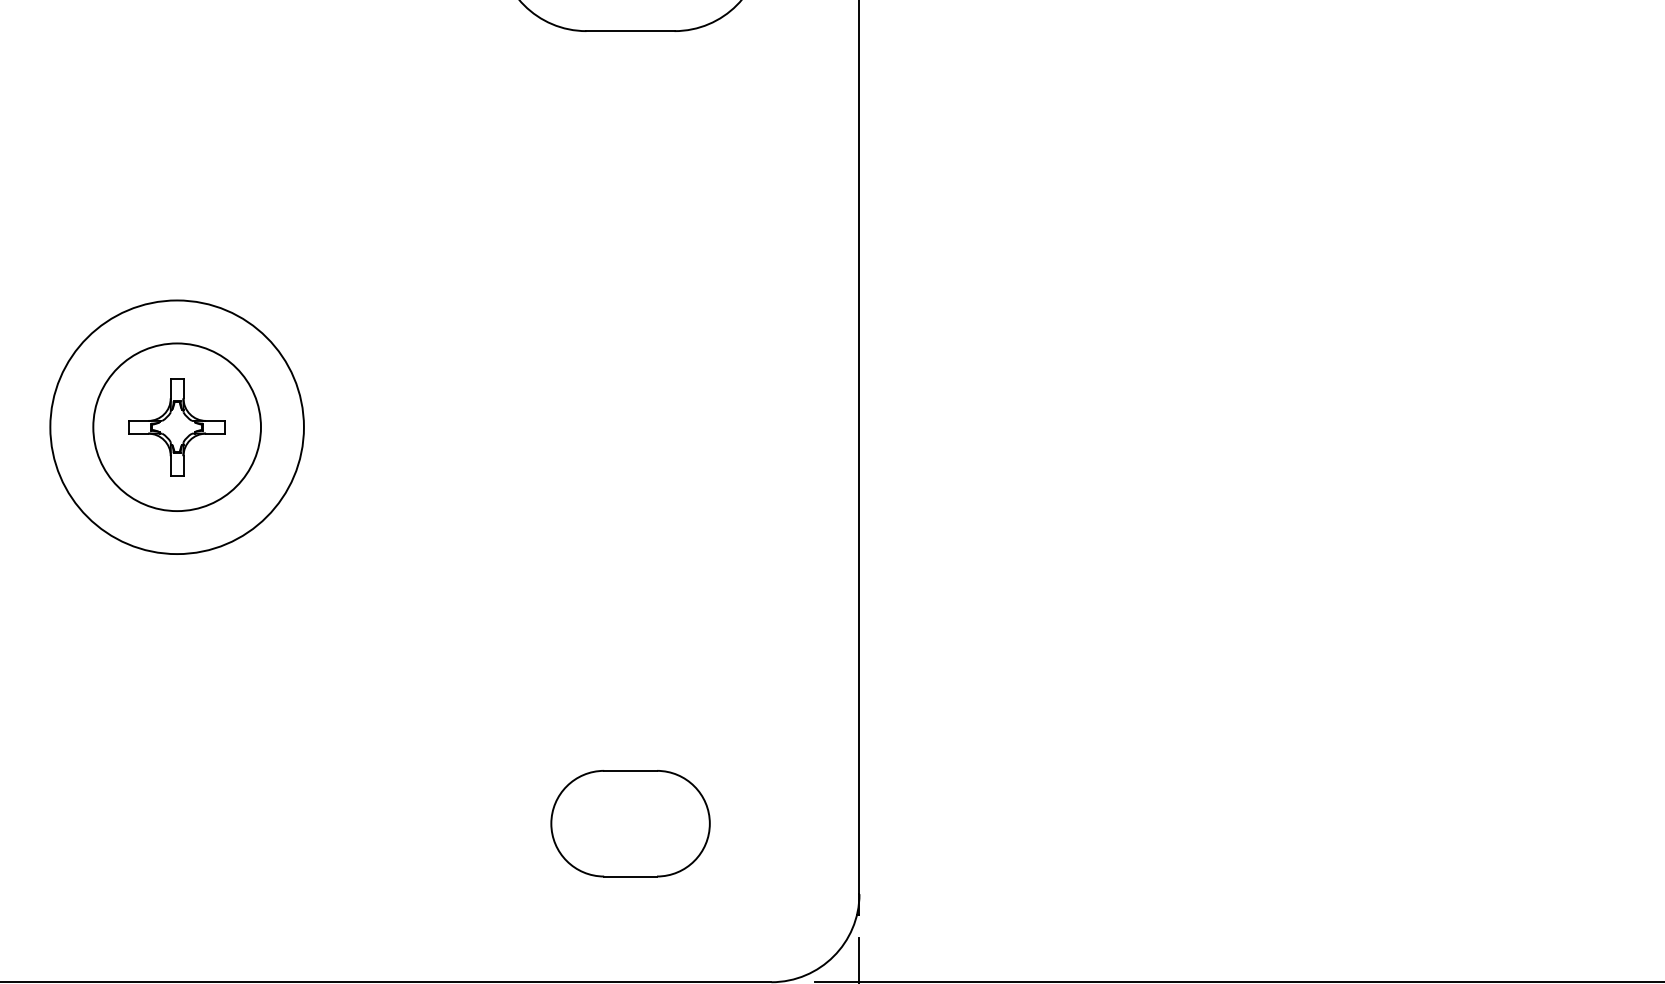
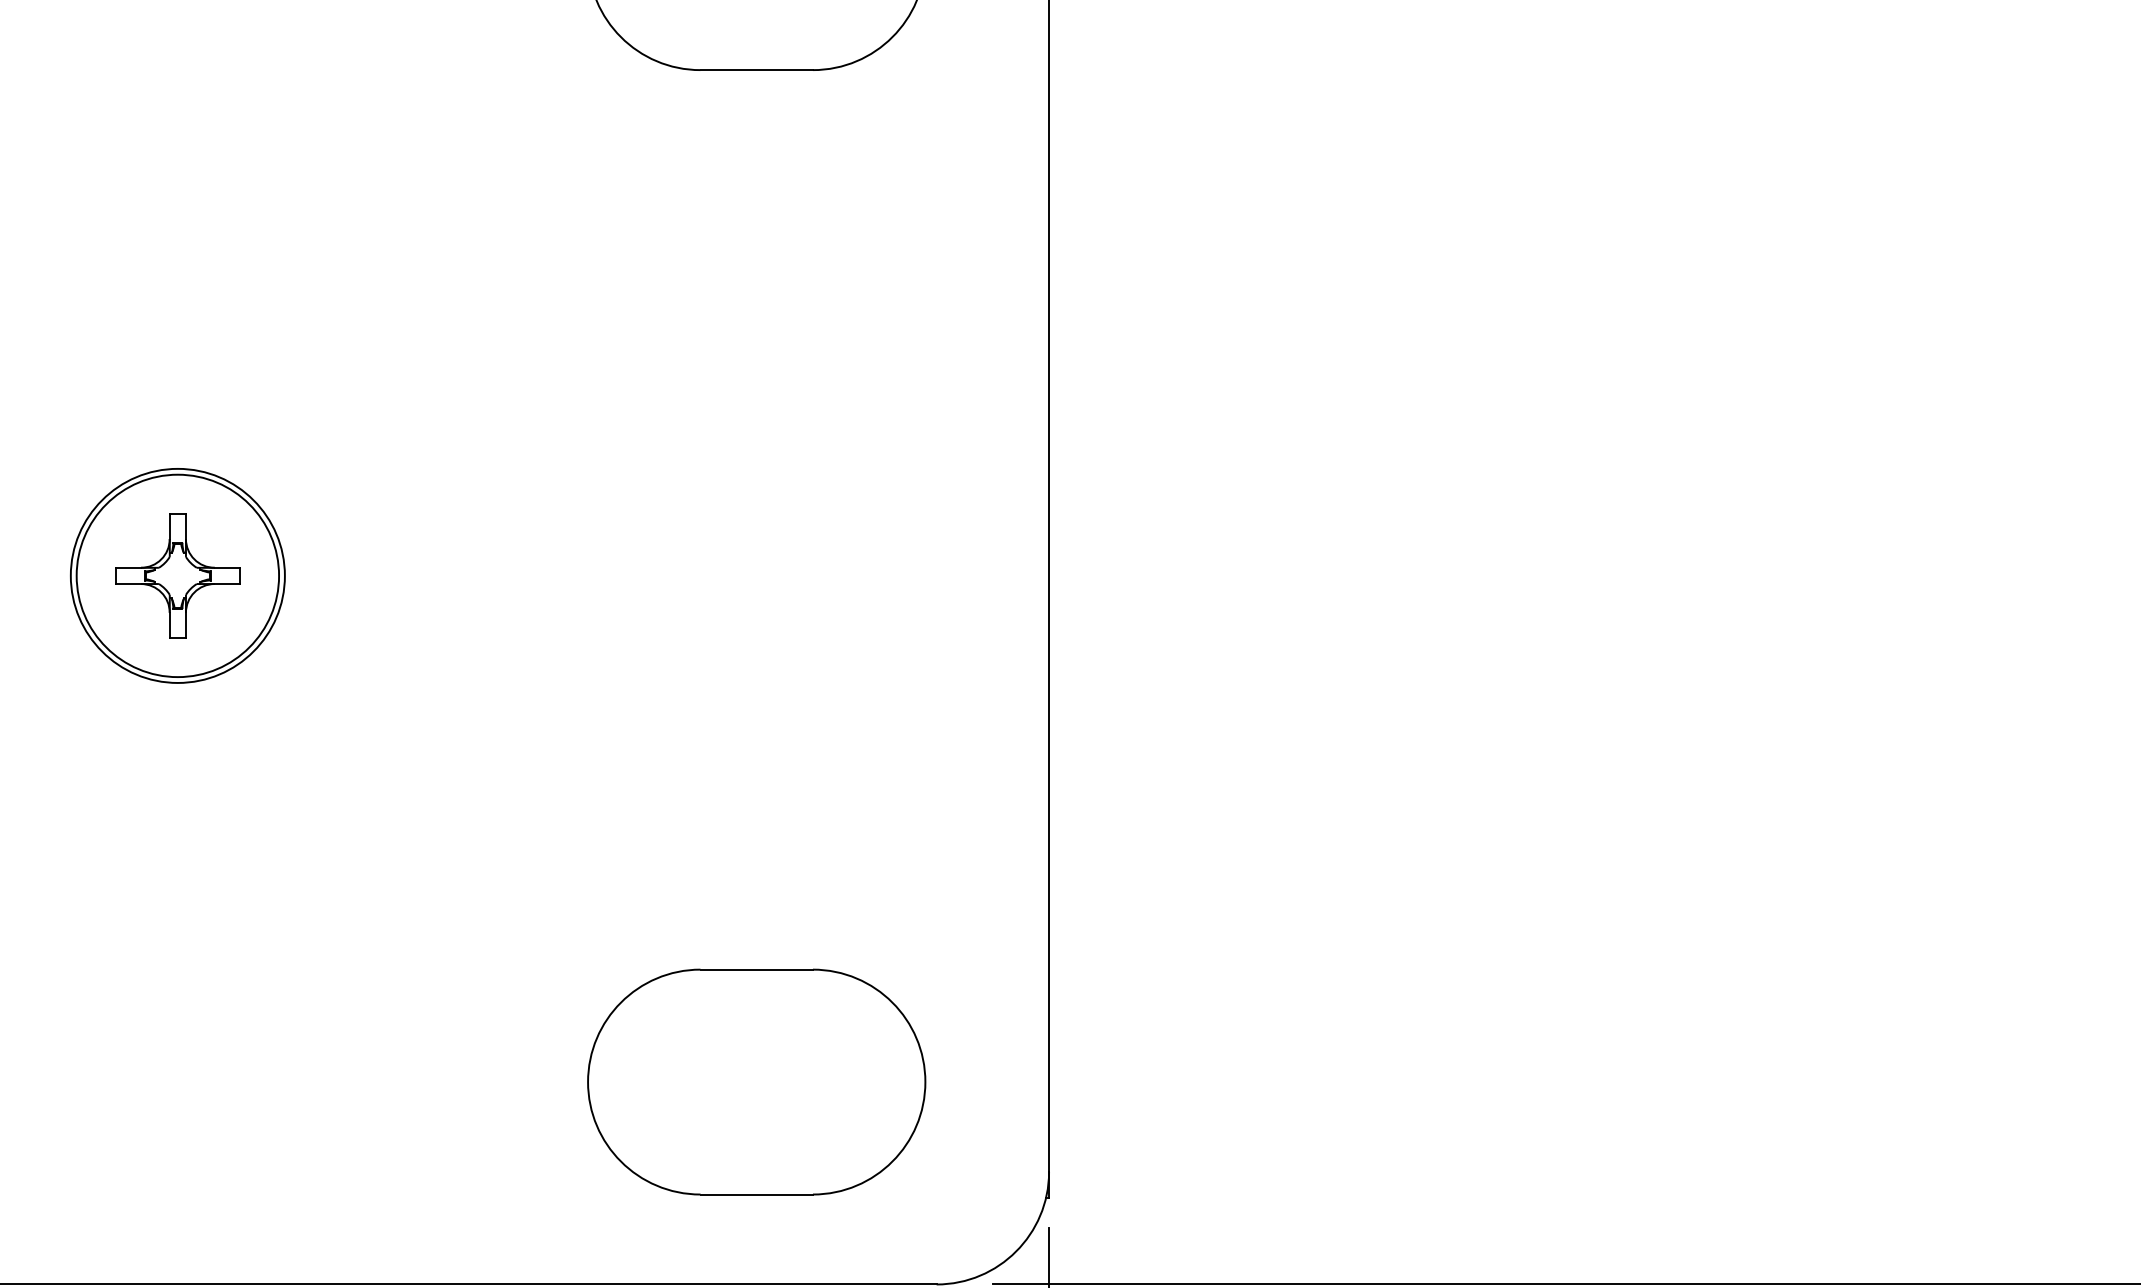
circle: (176, 426) -> (177, 575), size x0.62
part: (630, 823) -> (756, 1081), size x1.67

